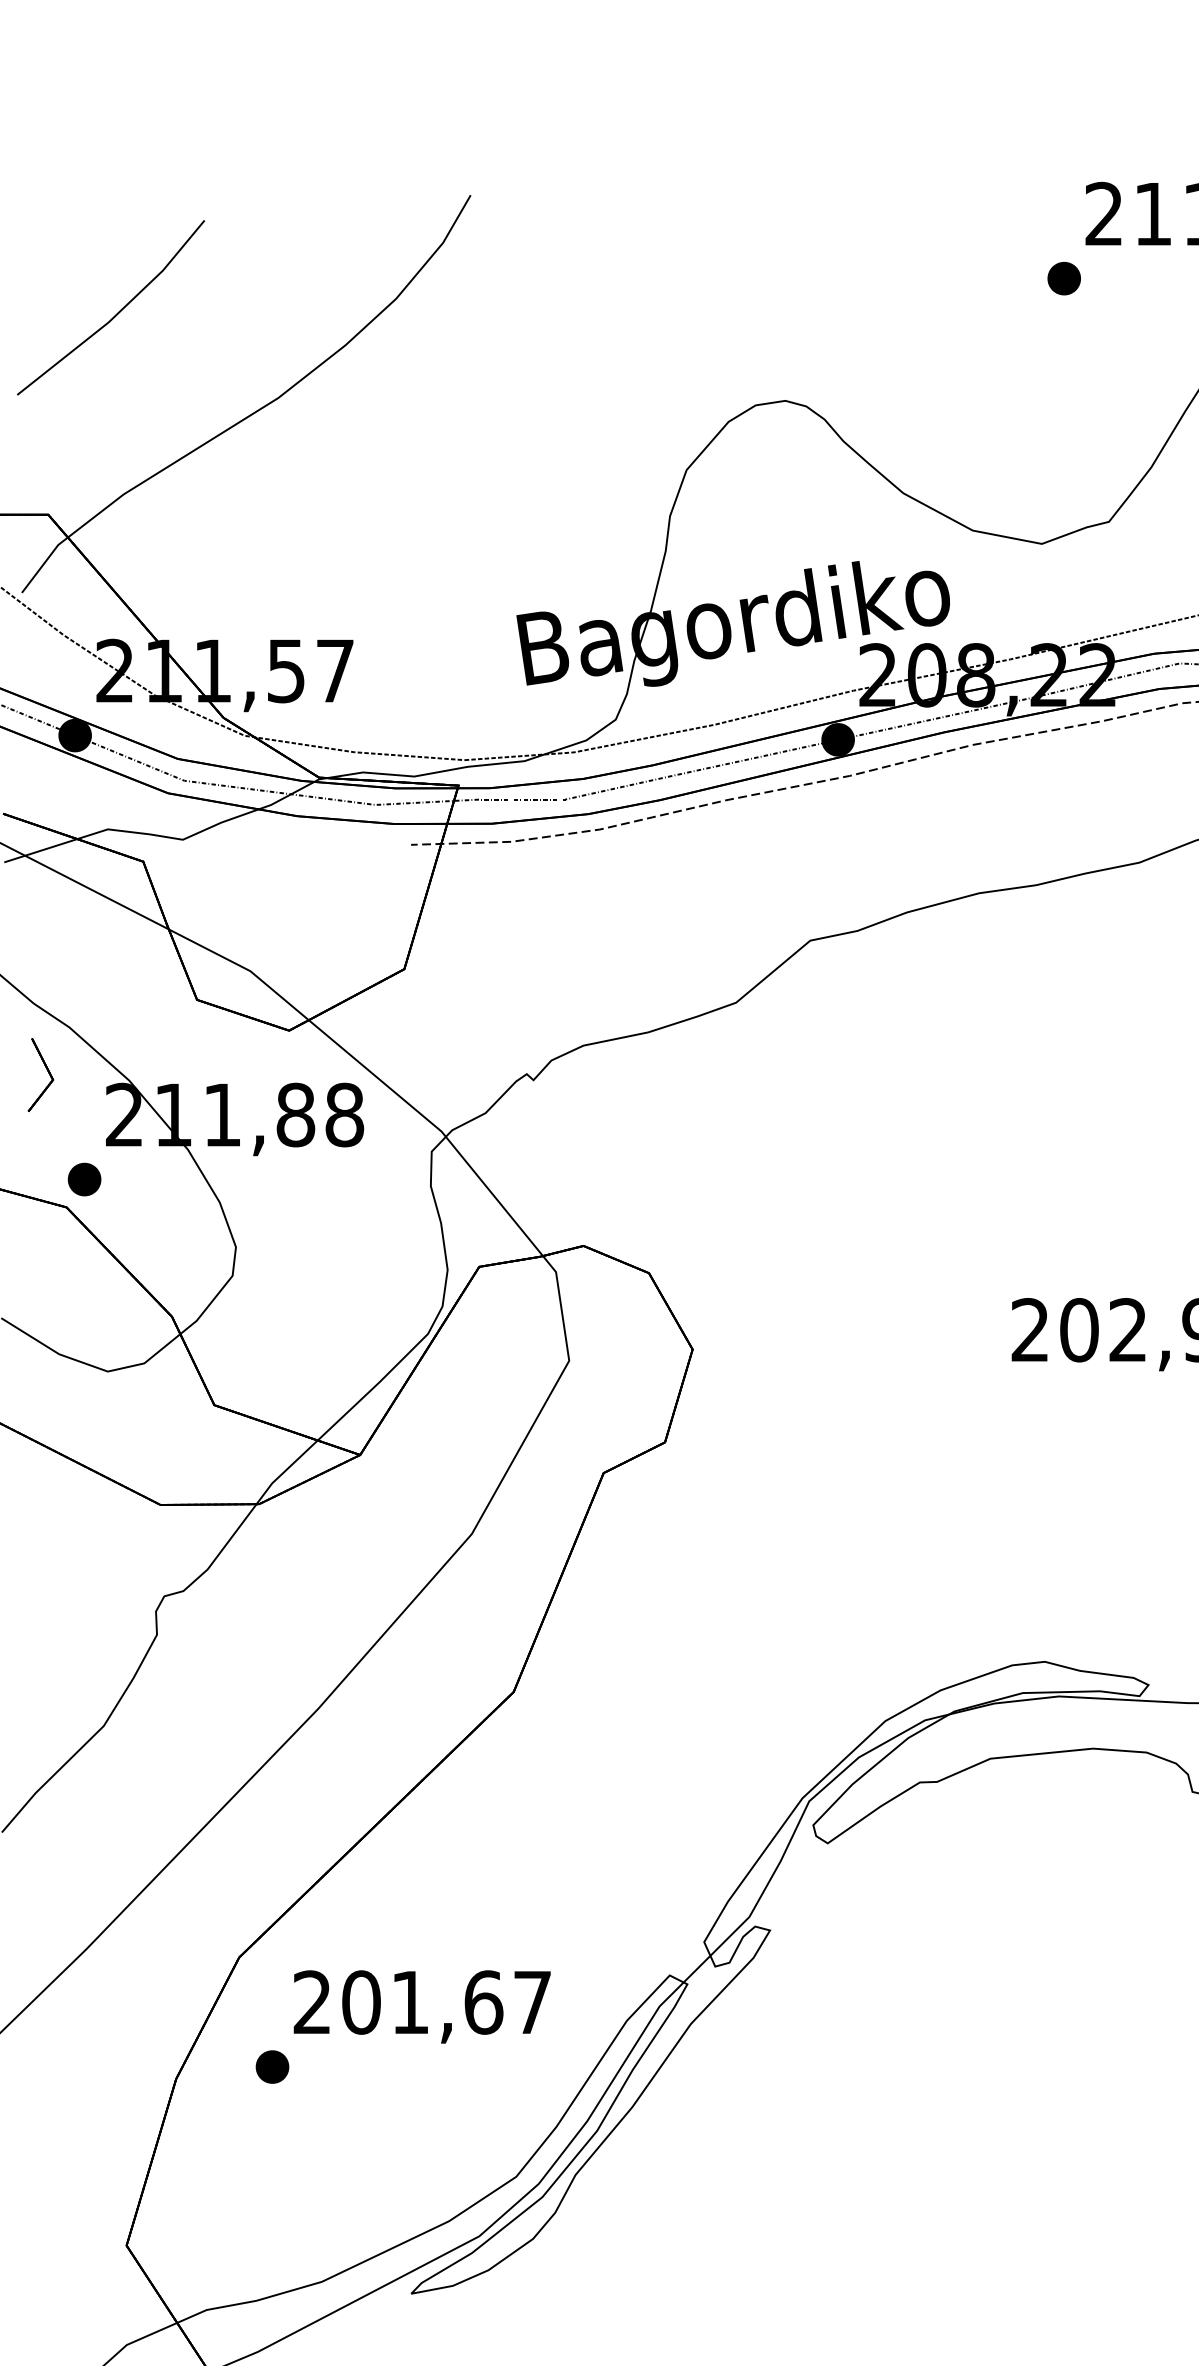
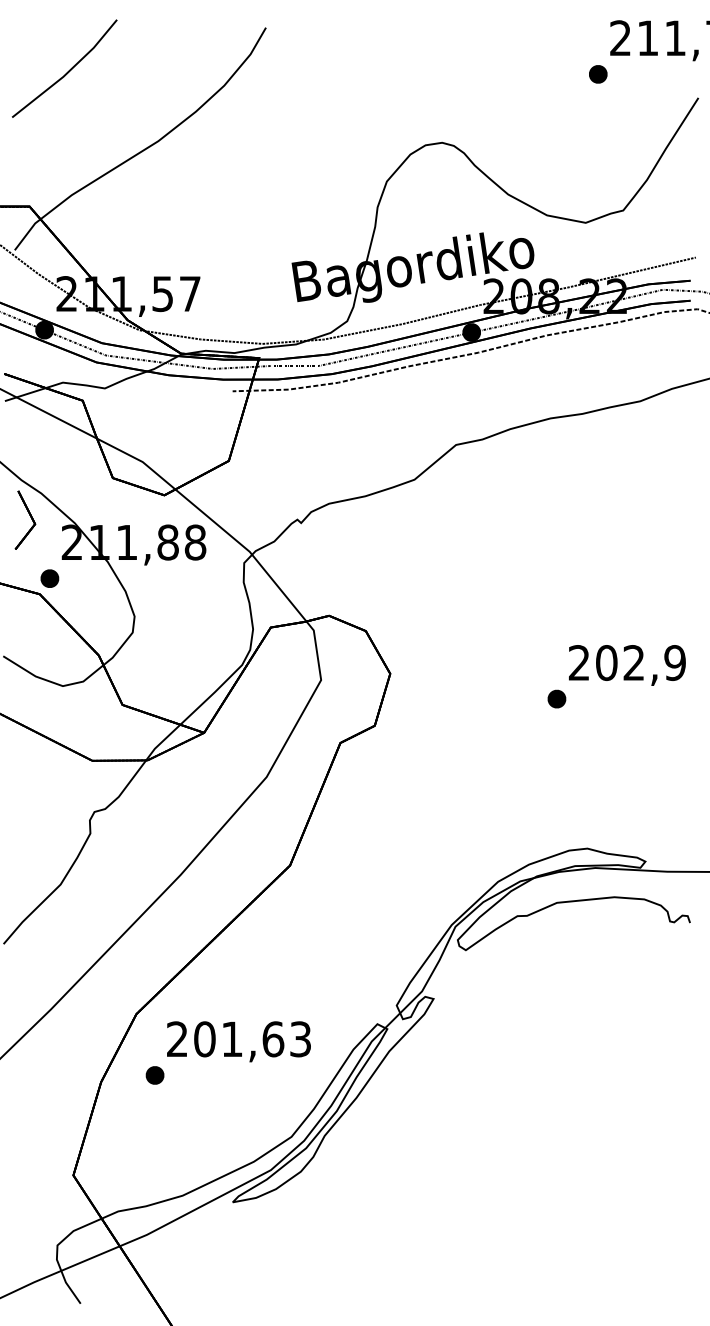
line: (116, 312) -> (67, 71), moved
part: (41, 1073) -> (25, 519), size x1.43
part: (989, 1393) -> (556, 698), added
text: (532, 2002) -> (300, 1039), 201,67 -> 201,63

